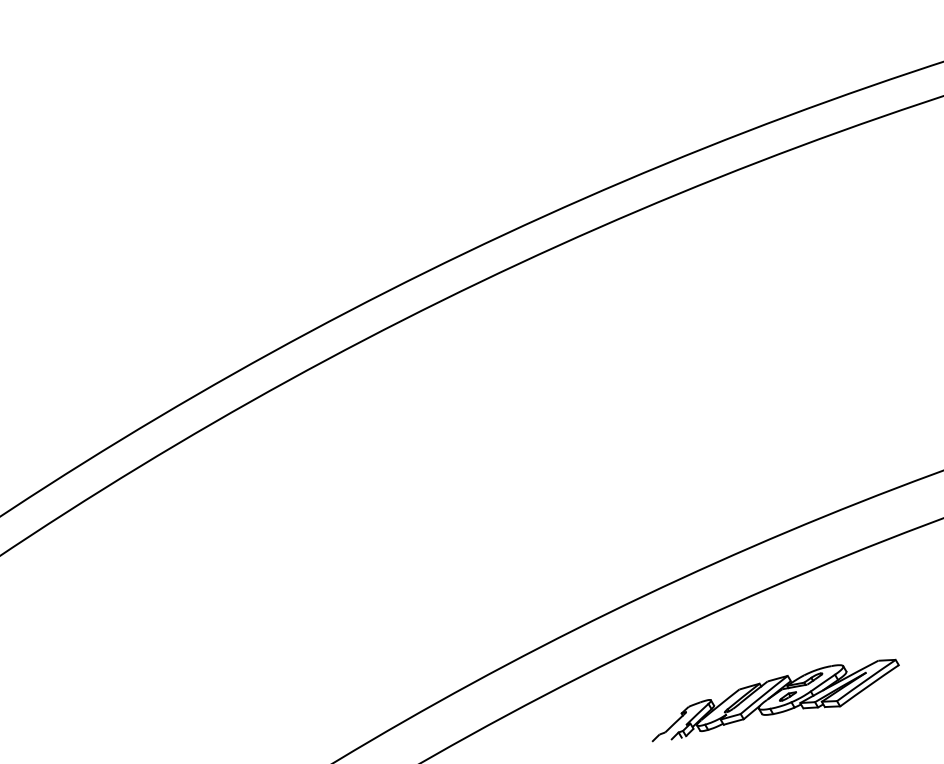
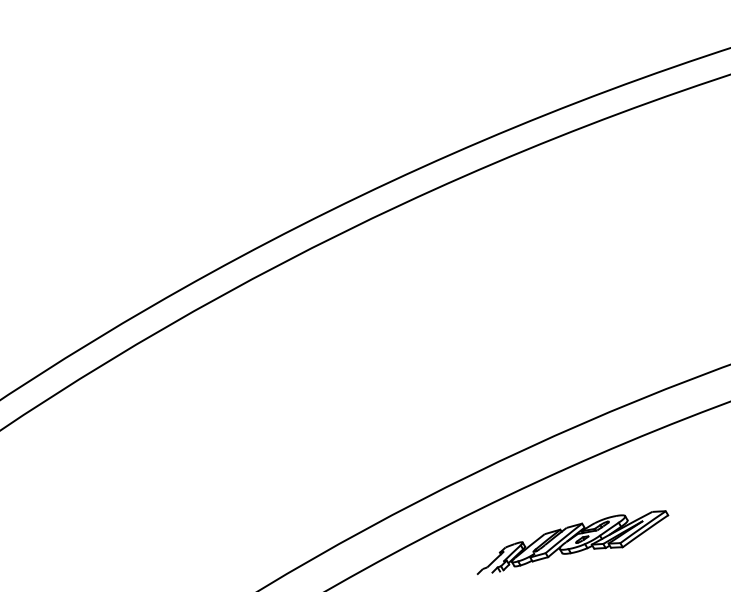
part: (775, 700) -> (572, 542), moved

